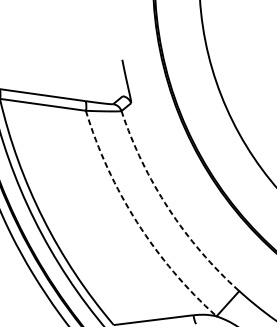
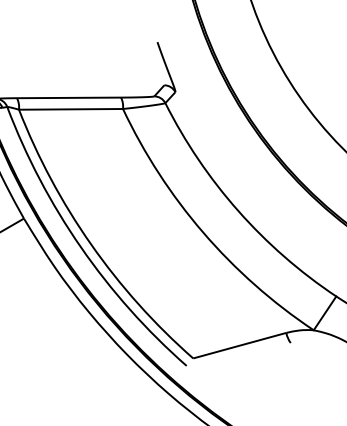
arc: (168, 208) -> (238, 210), dashed -> solid
arc: (137, 222) -> (203, 232), dashed -> solid

